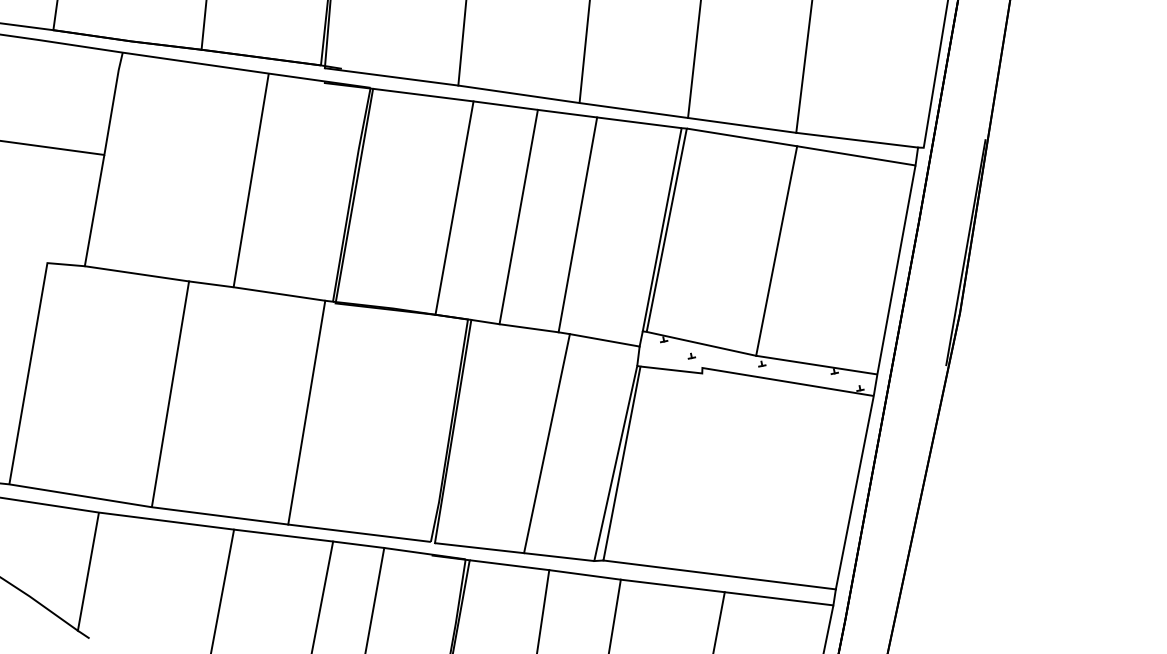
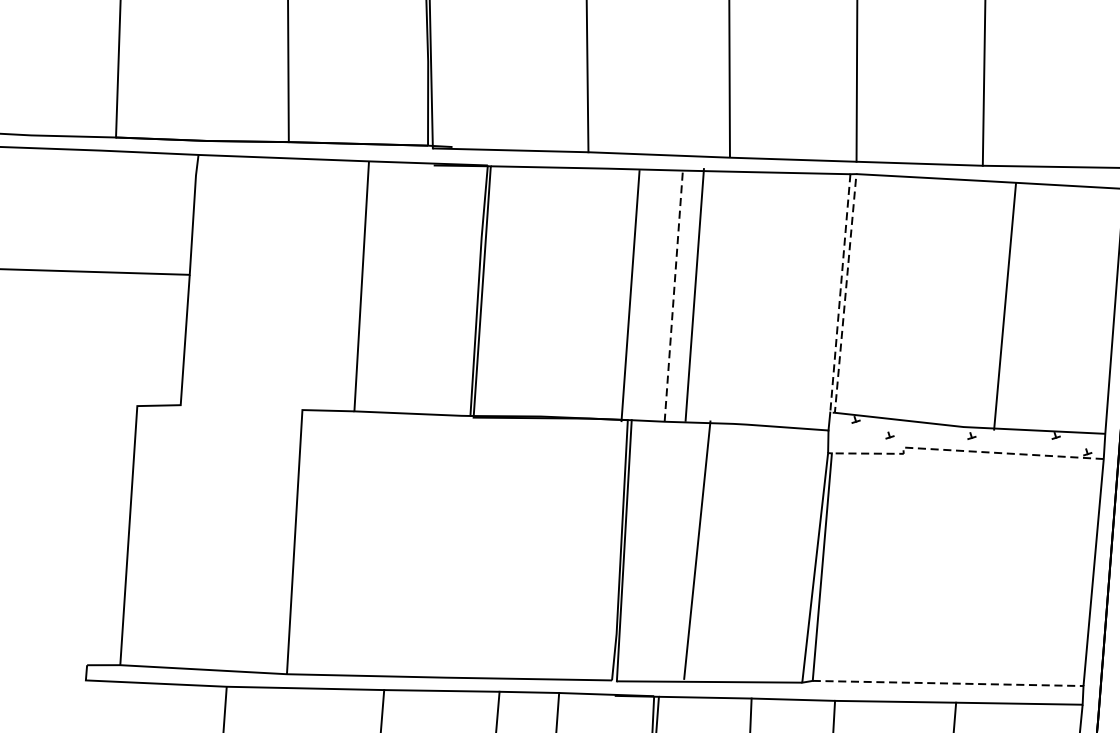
line: (454, 207) -> (630, 295), moved
line: (518, 217) -> (673, 296), solid -> dashed
line: (577, 224) -> (694, 294), moved
line: (776, 250) -> (1004, 306), moved
line: (136, 273) -> (241, 407), removed
line: (645, 331) -> (833, 412), solid -> dashed
line: (752, 376) -> (961, 451), solid -> dashed
line: (306, 412) -> (453, 546), removed
line: (546, 443) -> (696, 550), moved
line: (720, 575) -> (949, 684), solid -> dashed

